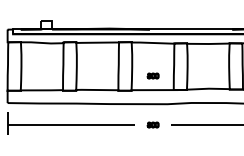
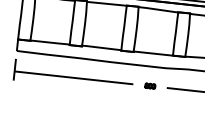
part: (152, 75) -> (154, 39), removed

